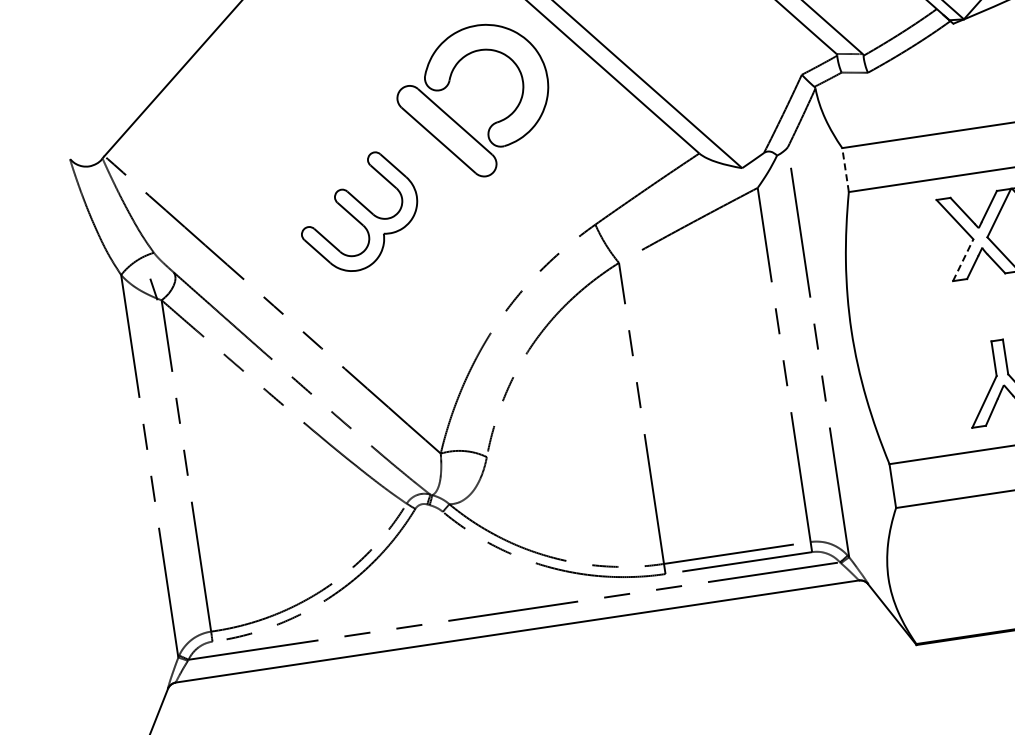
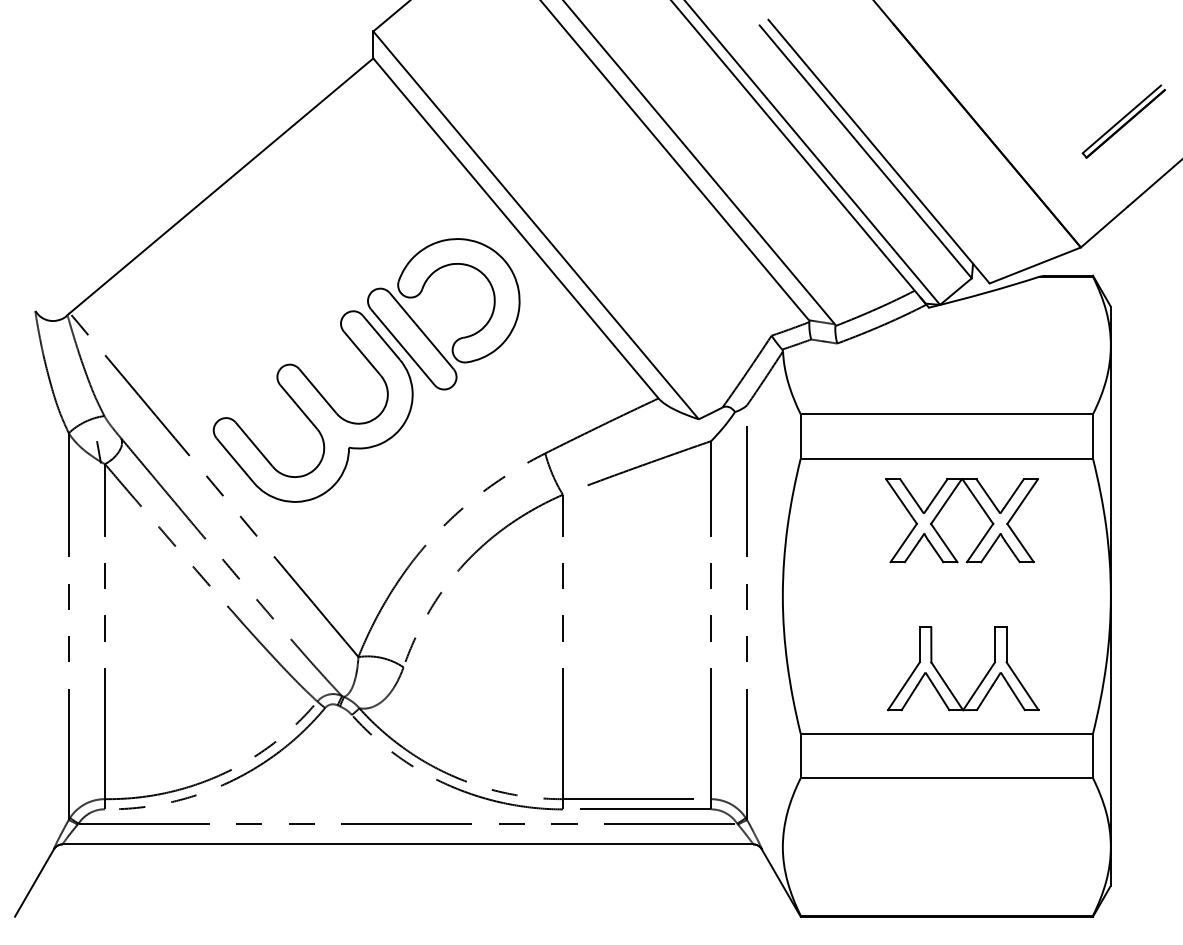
line: (845, 170) -> (800, 436), dashed -> solid
part: (358, 212) -> (312, 406), size x1.67
line: (963, 259) -> (904, 542), dashed -> solid

